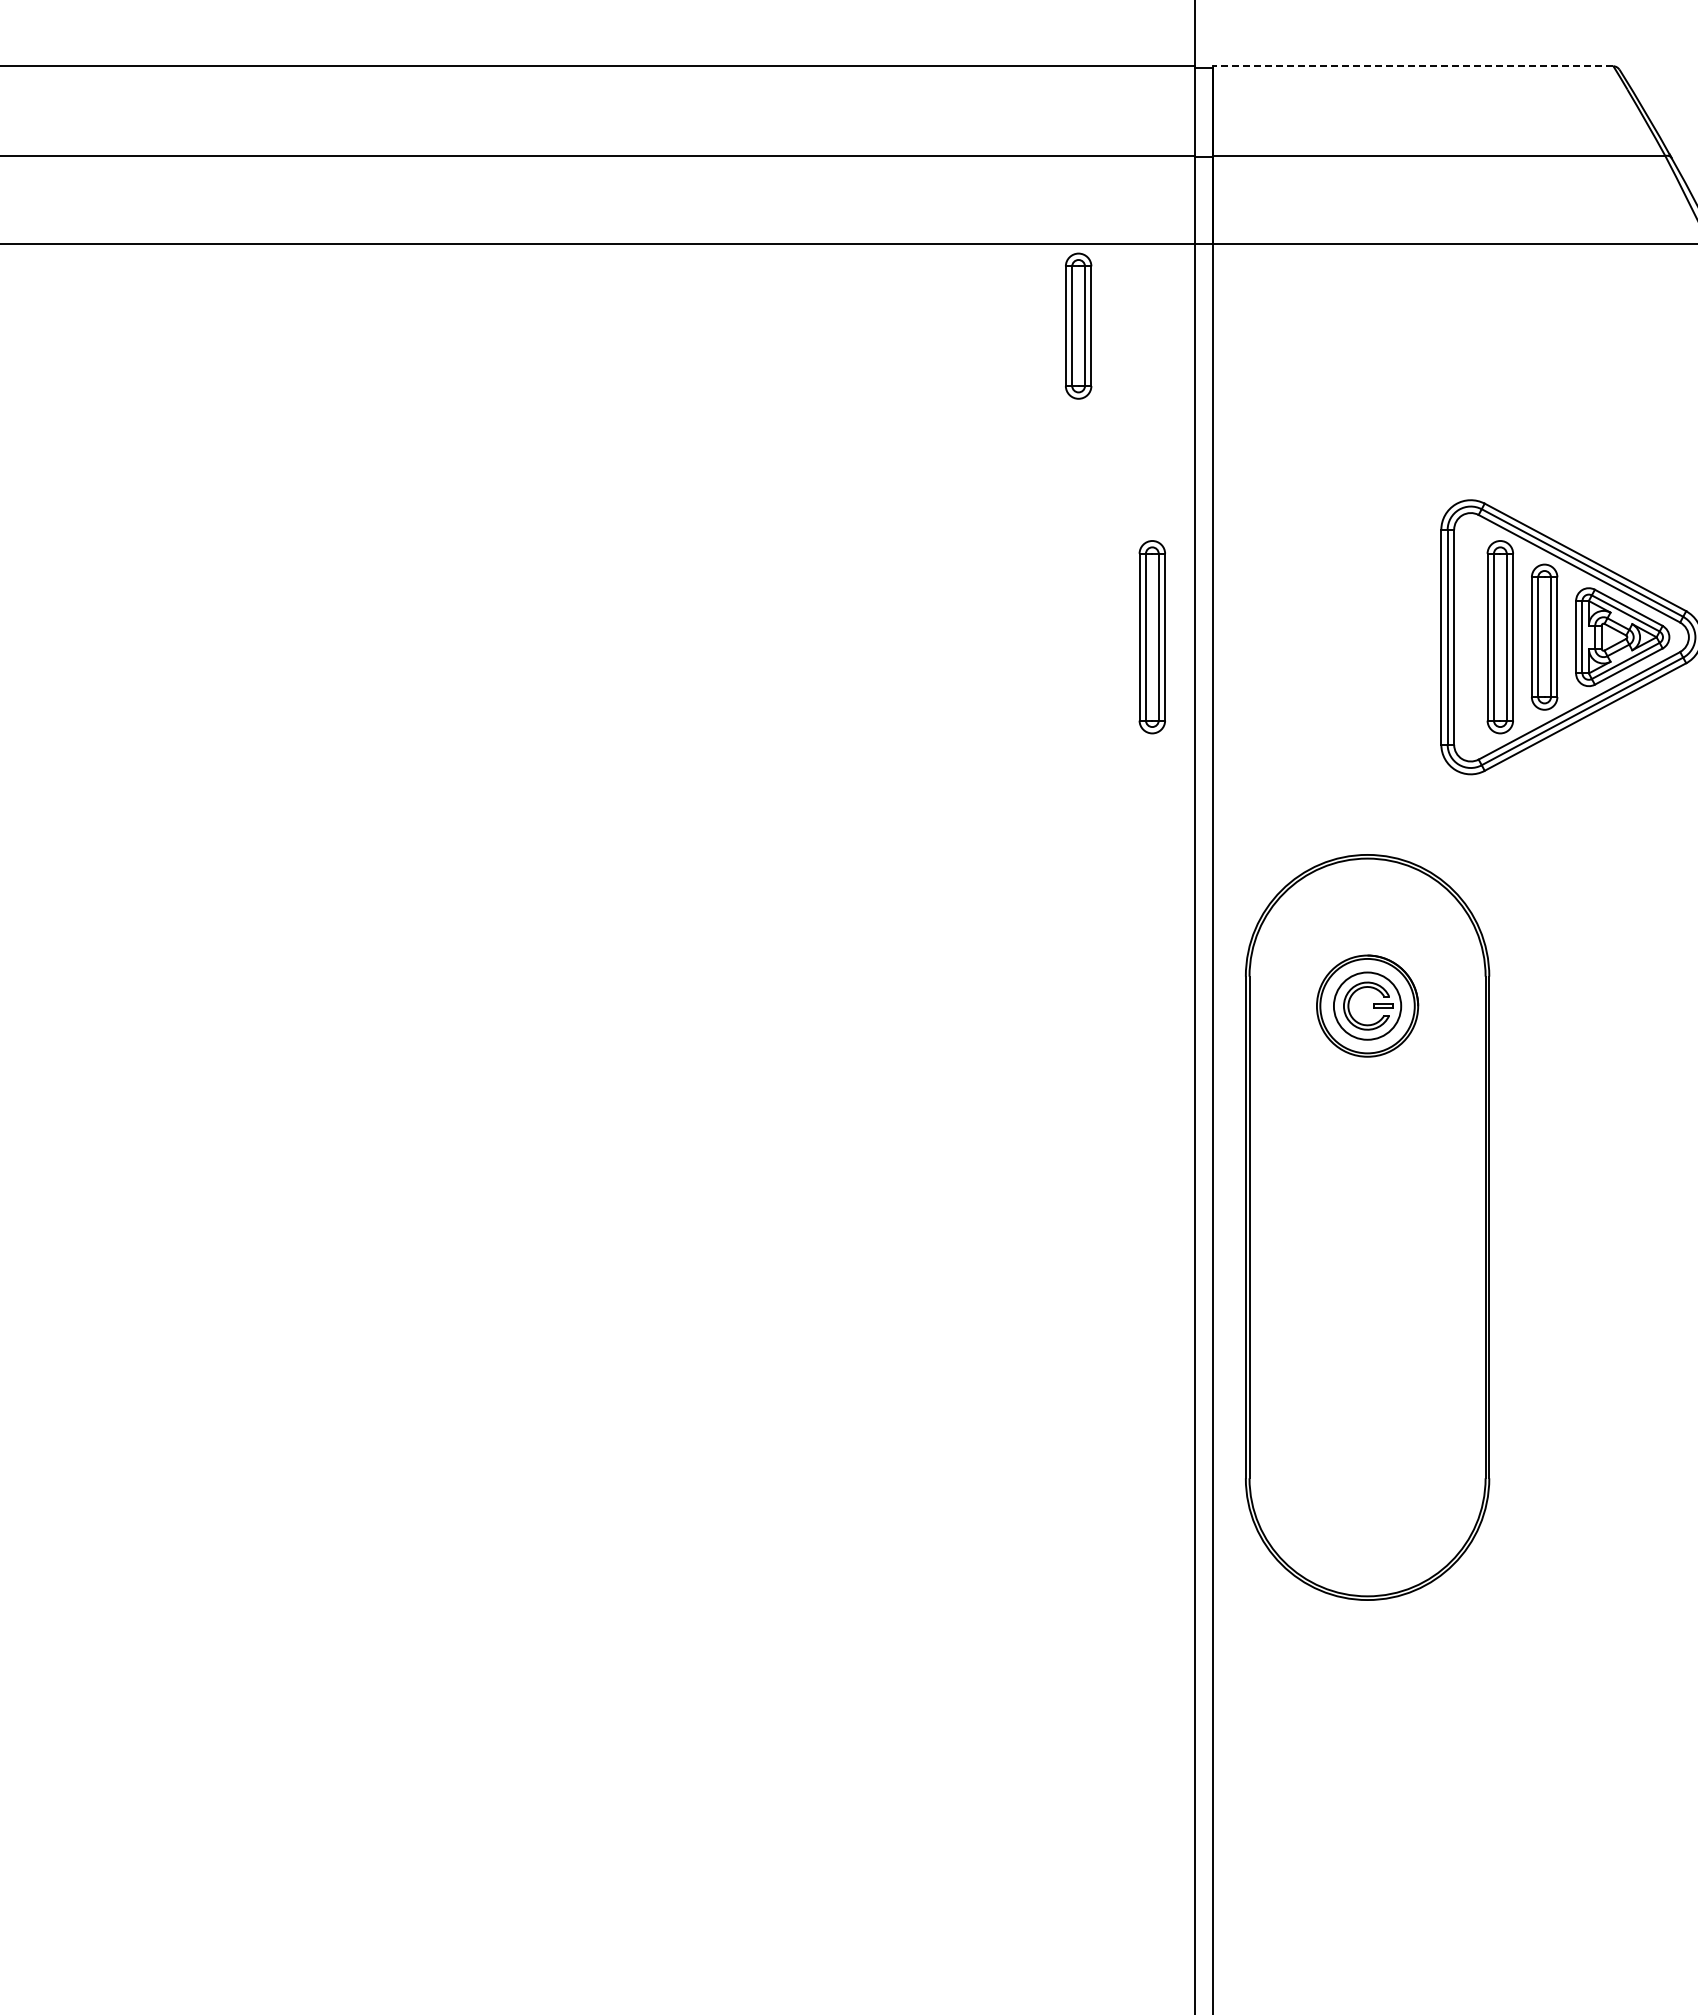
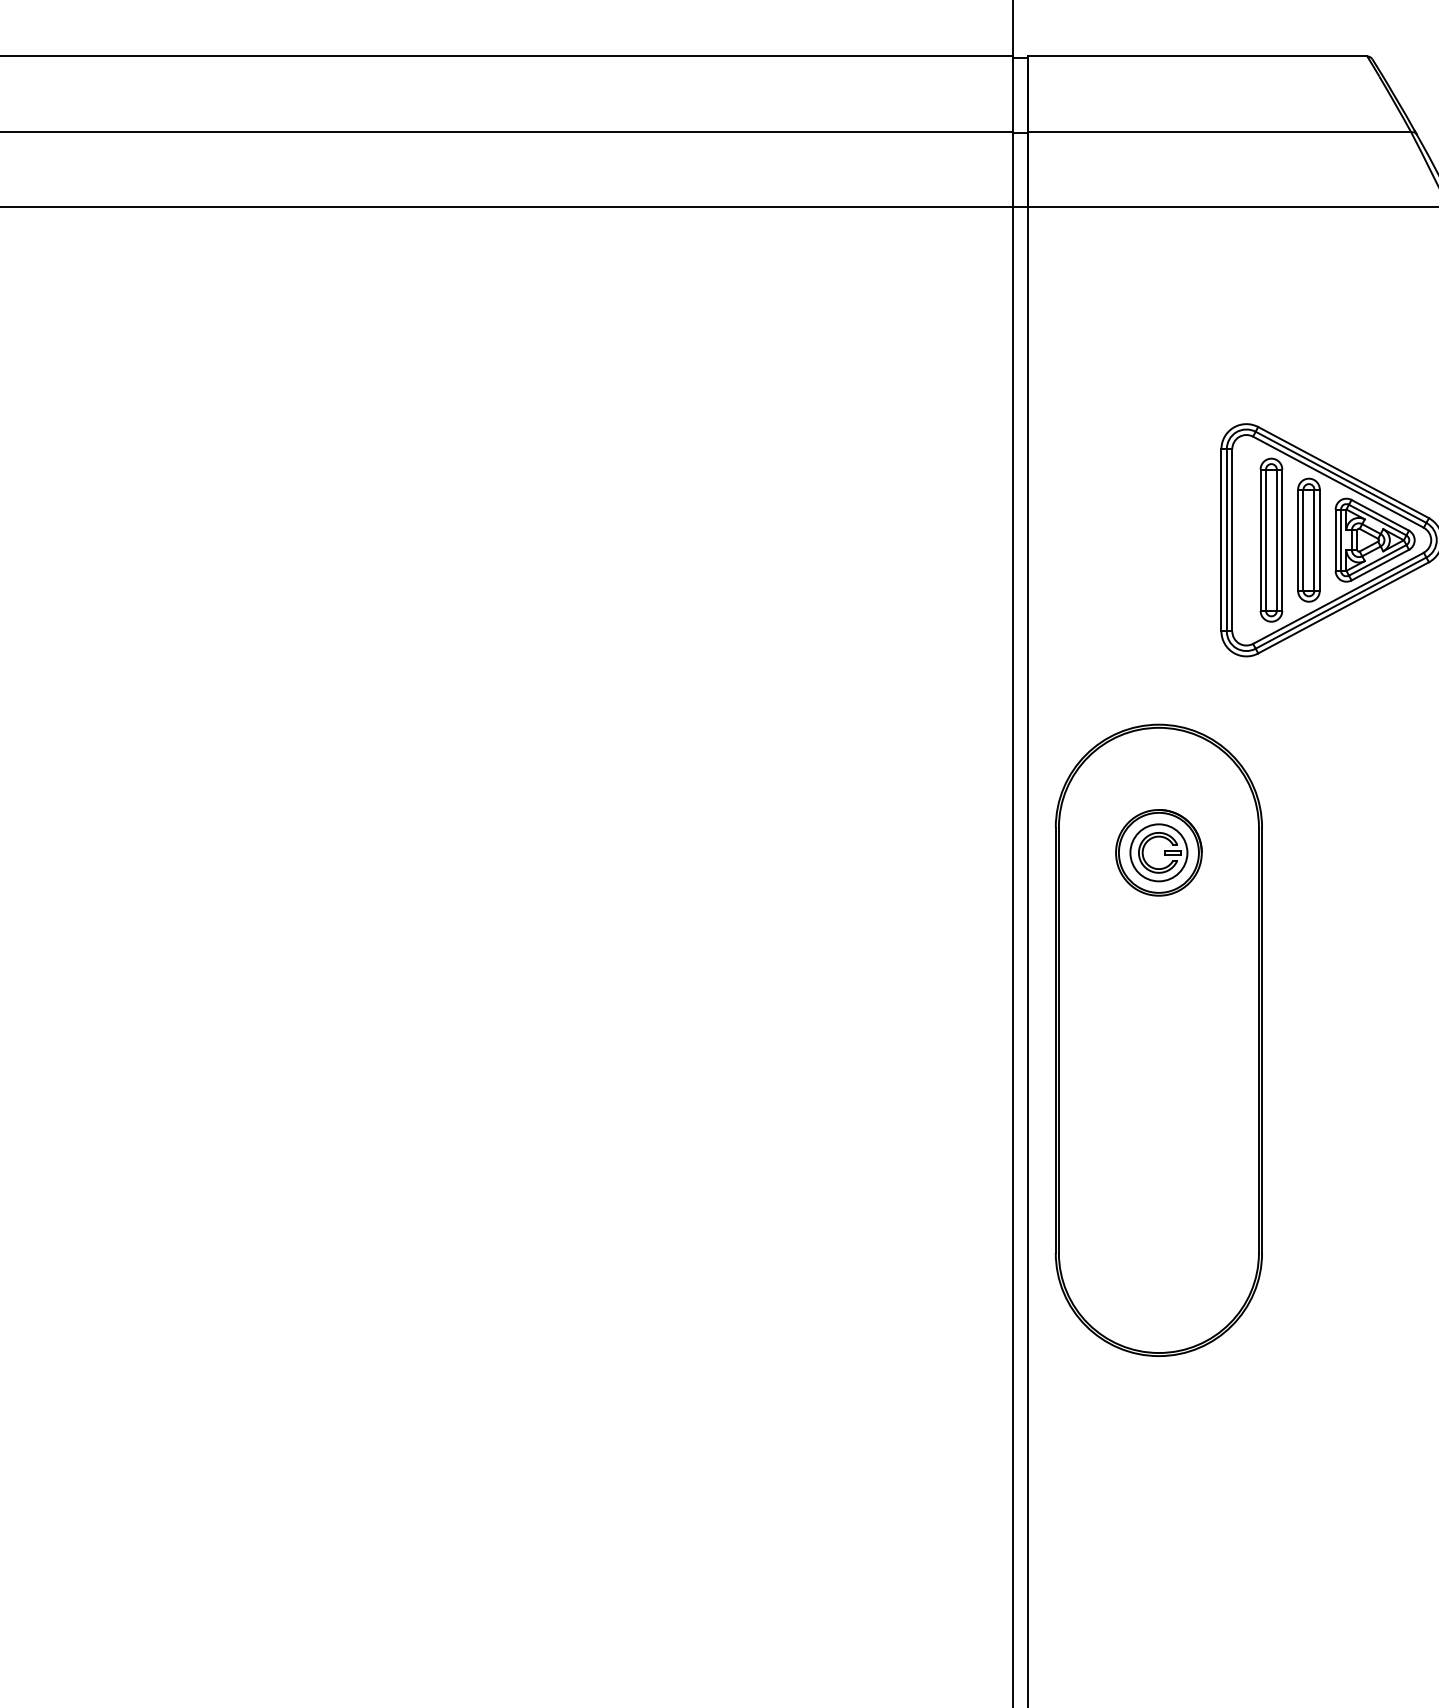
line: (1412, 66) -> (1197, 56), dashed -> solid
part: (1078, 325) -> (913, 276), removed
part: (1151, 637) -> (975, 540), removed

